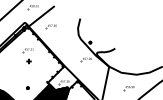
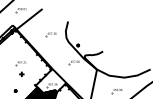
part: (50, 26) -> (50, 34), moved
part: (27, 56) -> (20, 69), moved

